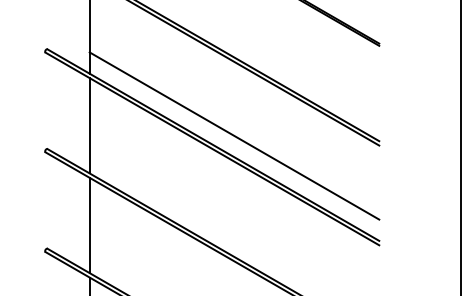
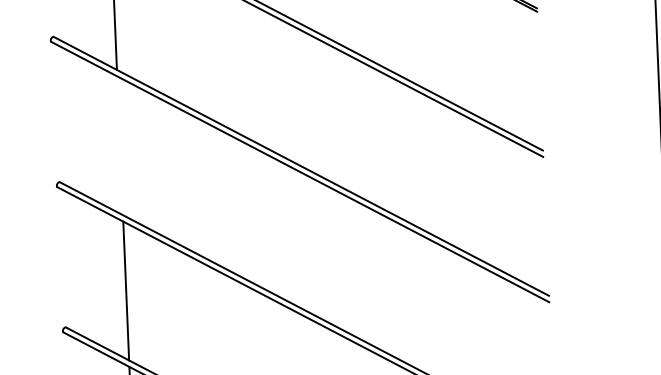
line: (89, 125) -> (119, 145), removed
line: (234, 135) -> (331, 151), removed

